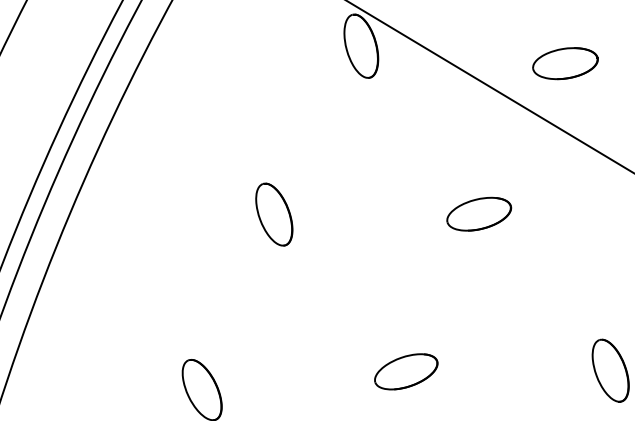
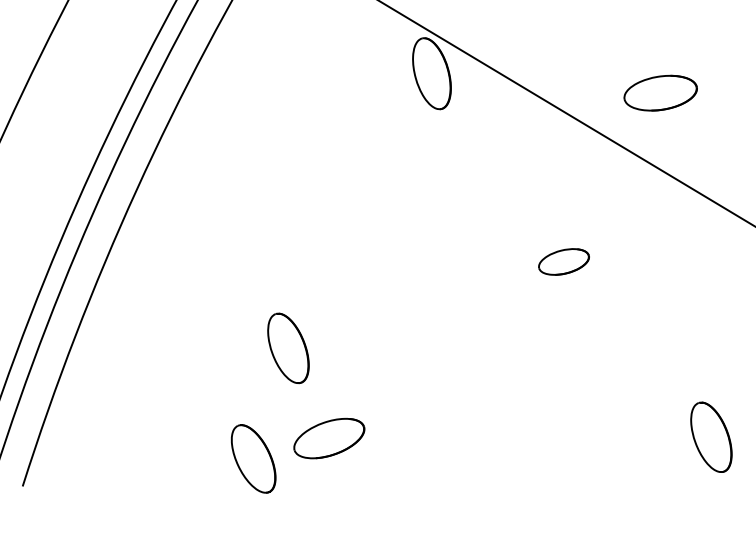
part: (478, 213) -> (563, 261), size x0.7
part: (274, 214) -> (288, 348), moved
part: (406, 371) -> (329, 438), moved

